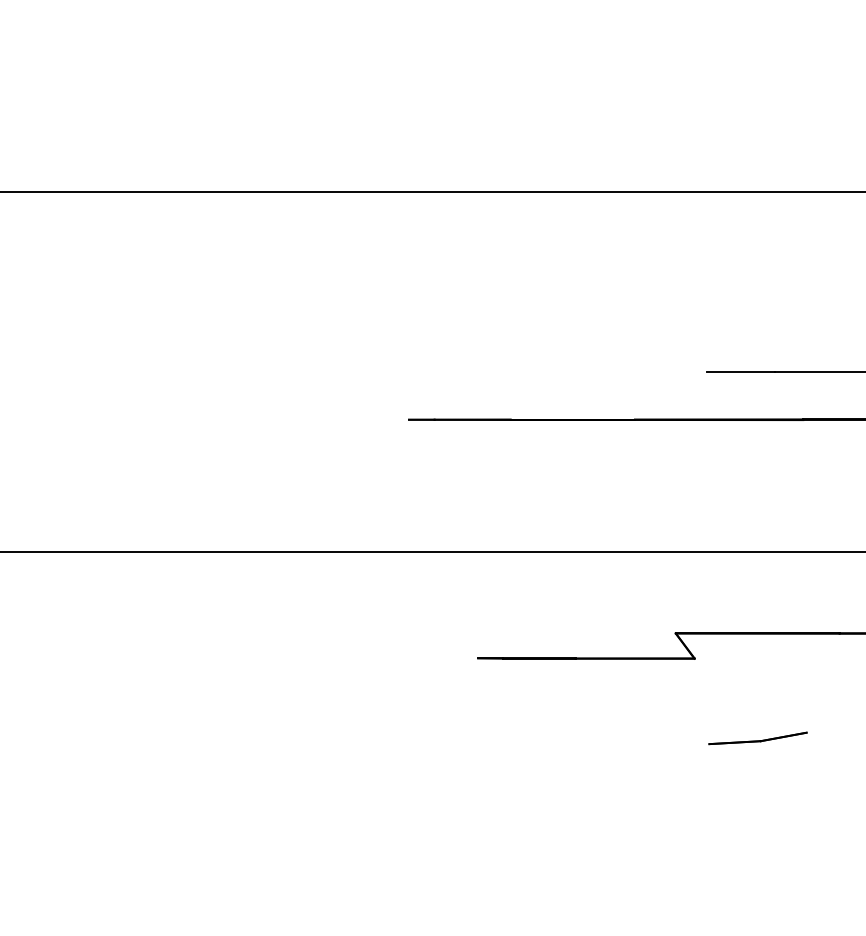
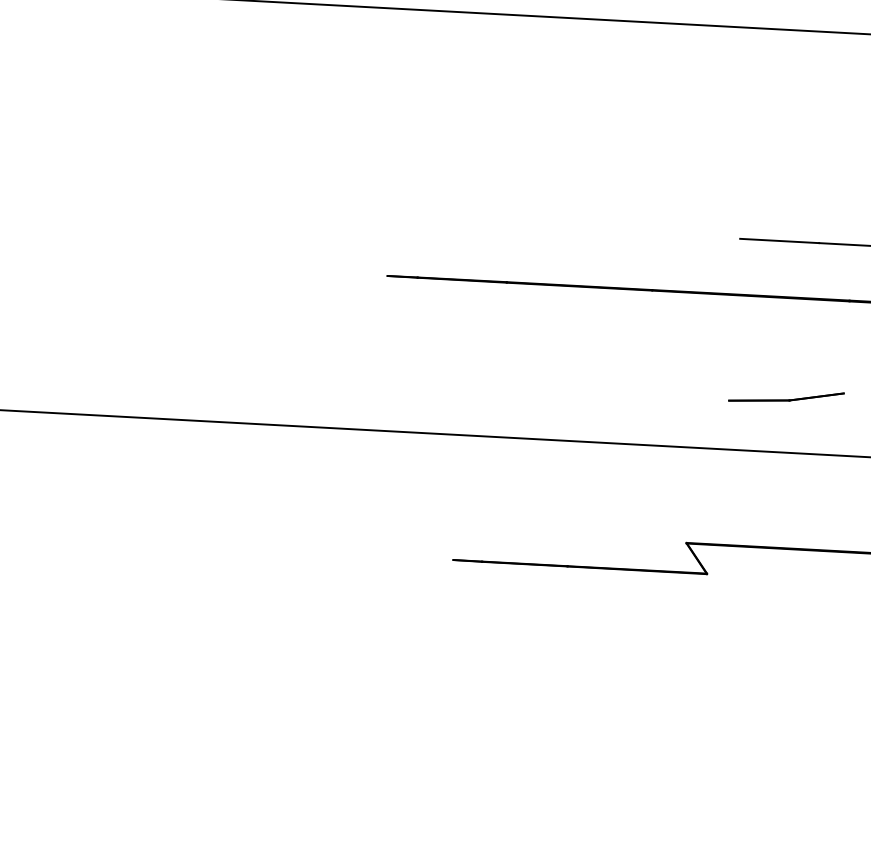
part: (757, 738) -> (785, 397), moved

